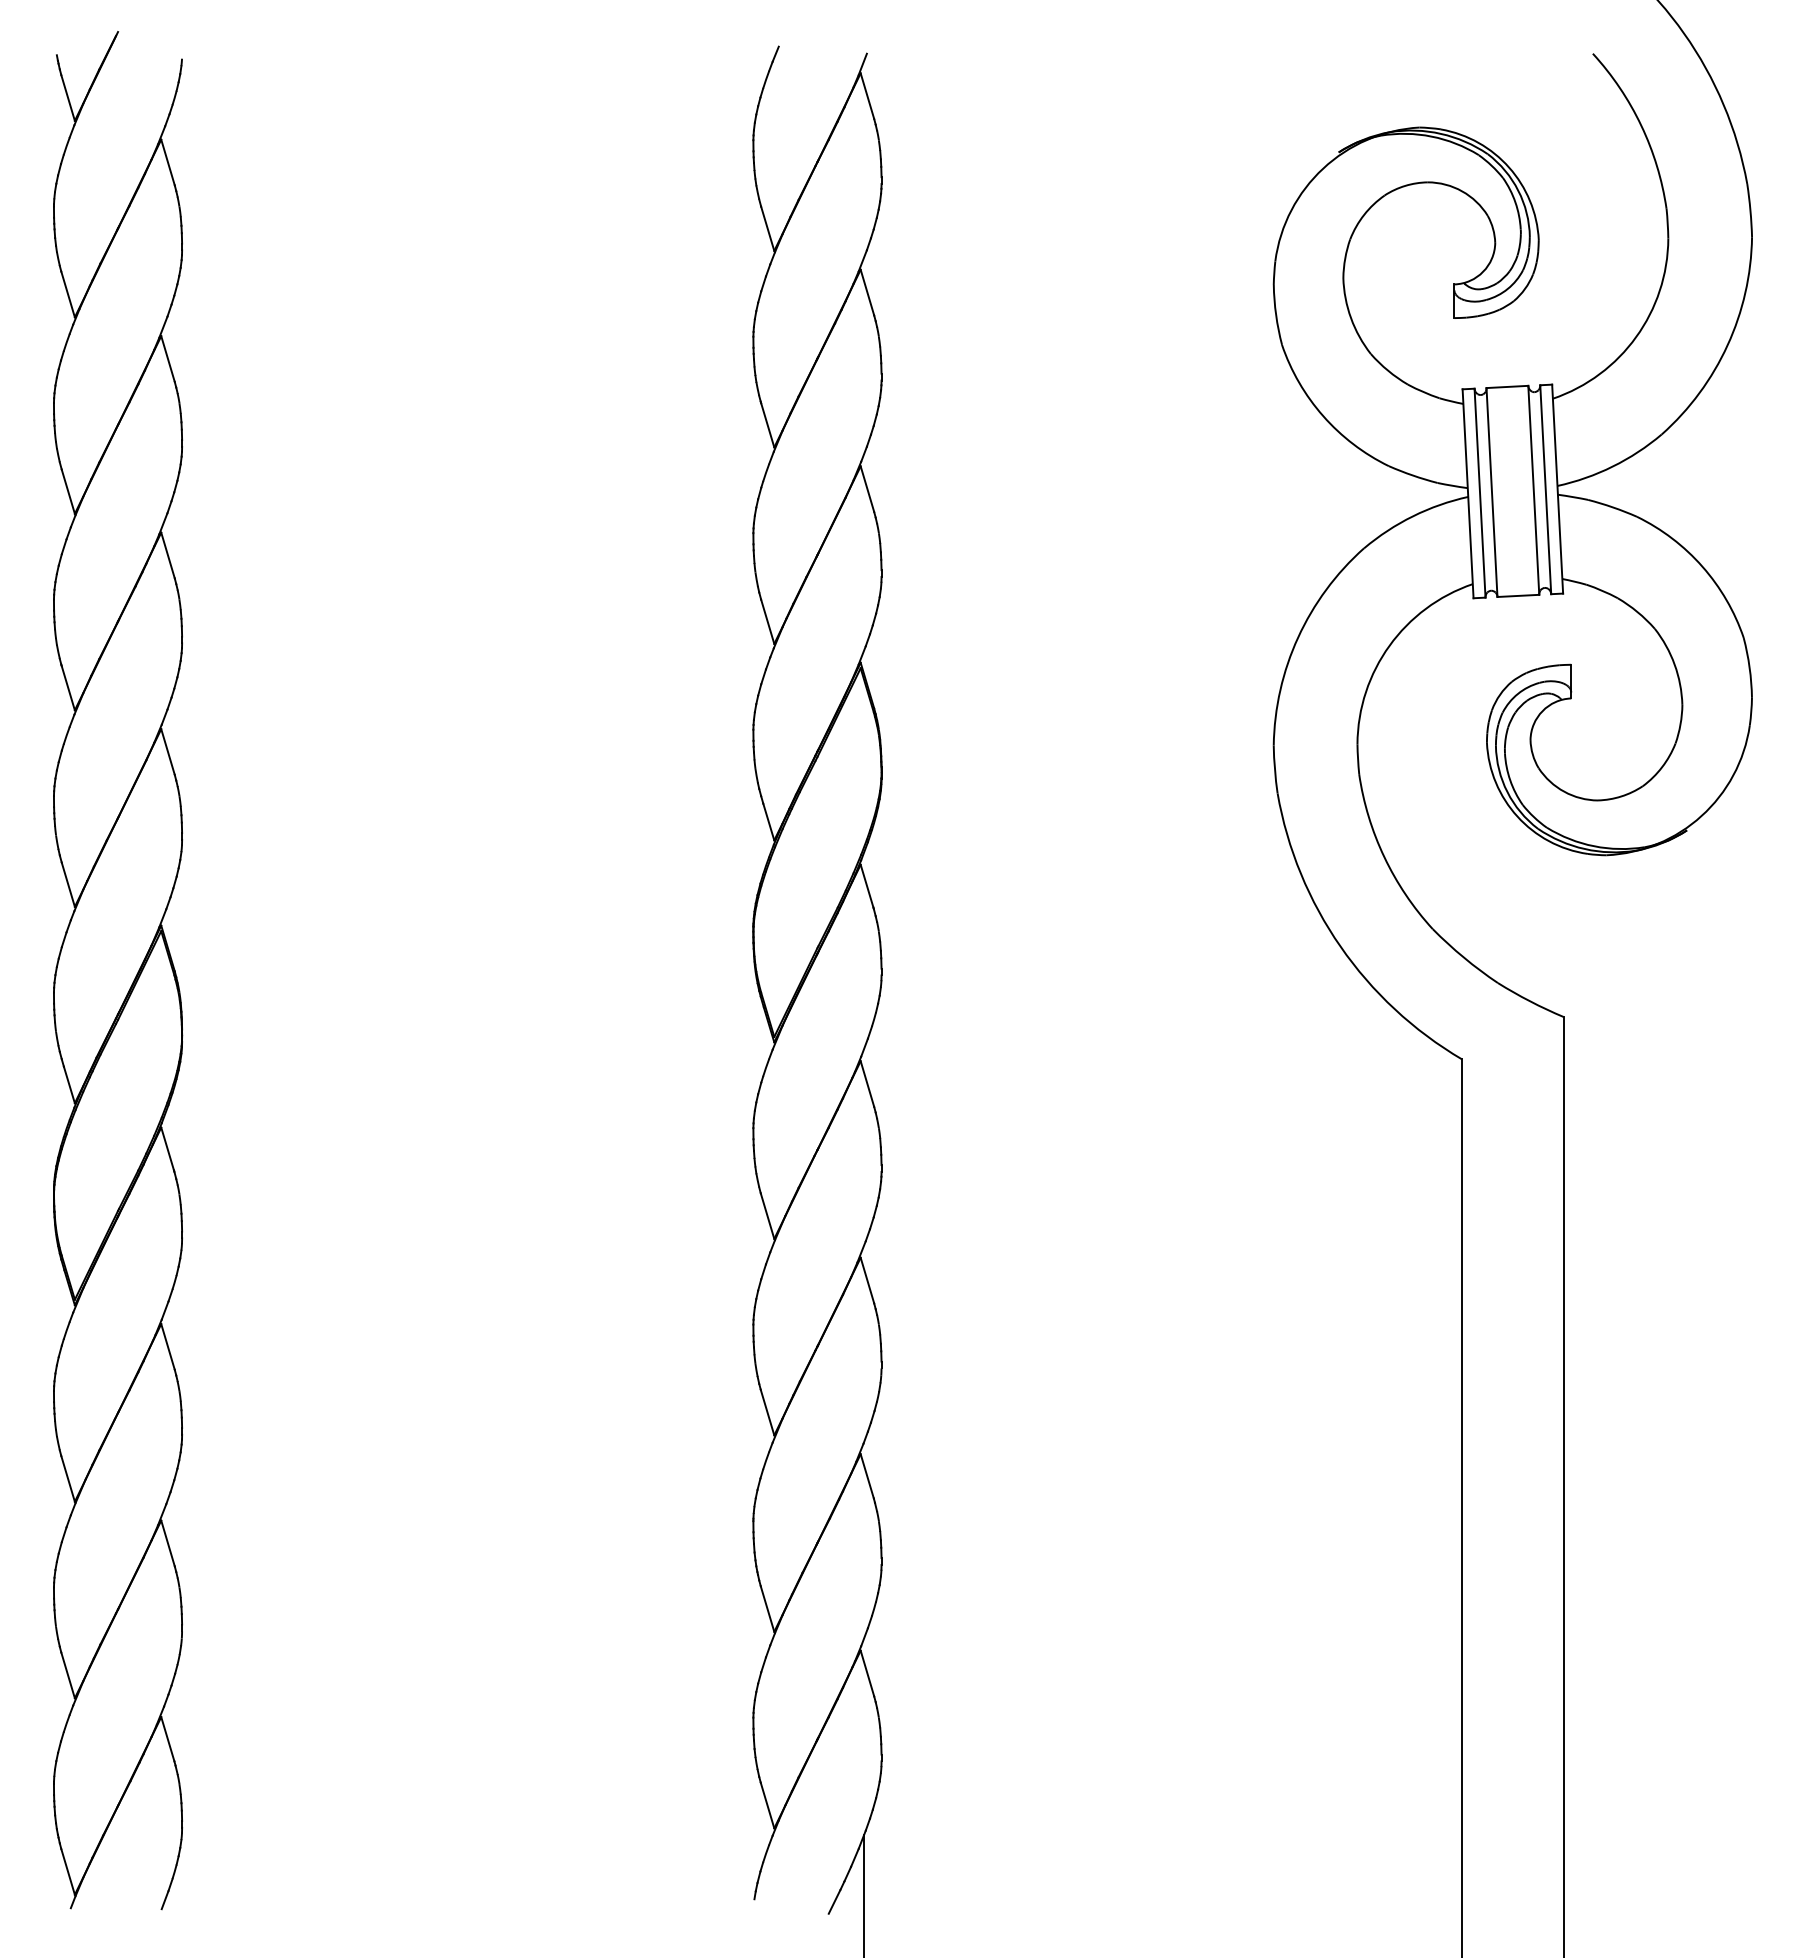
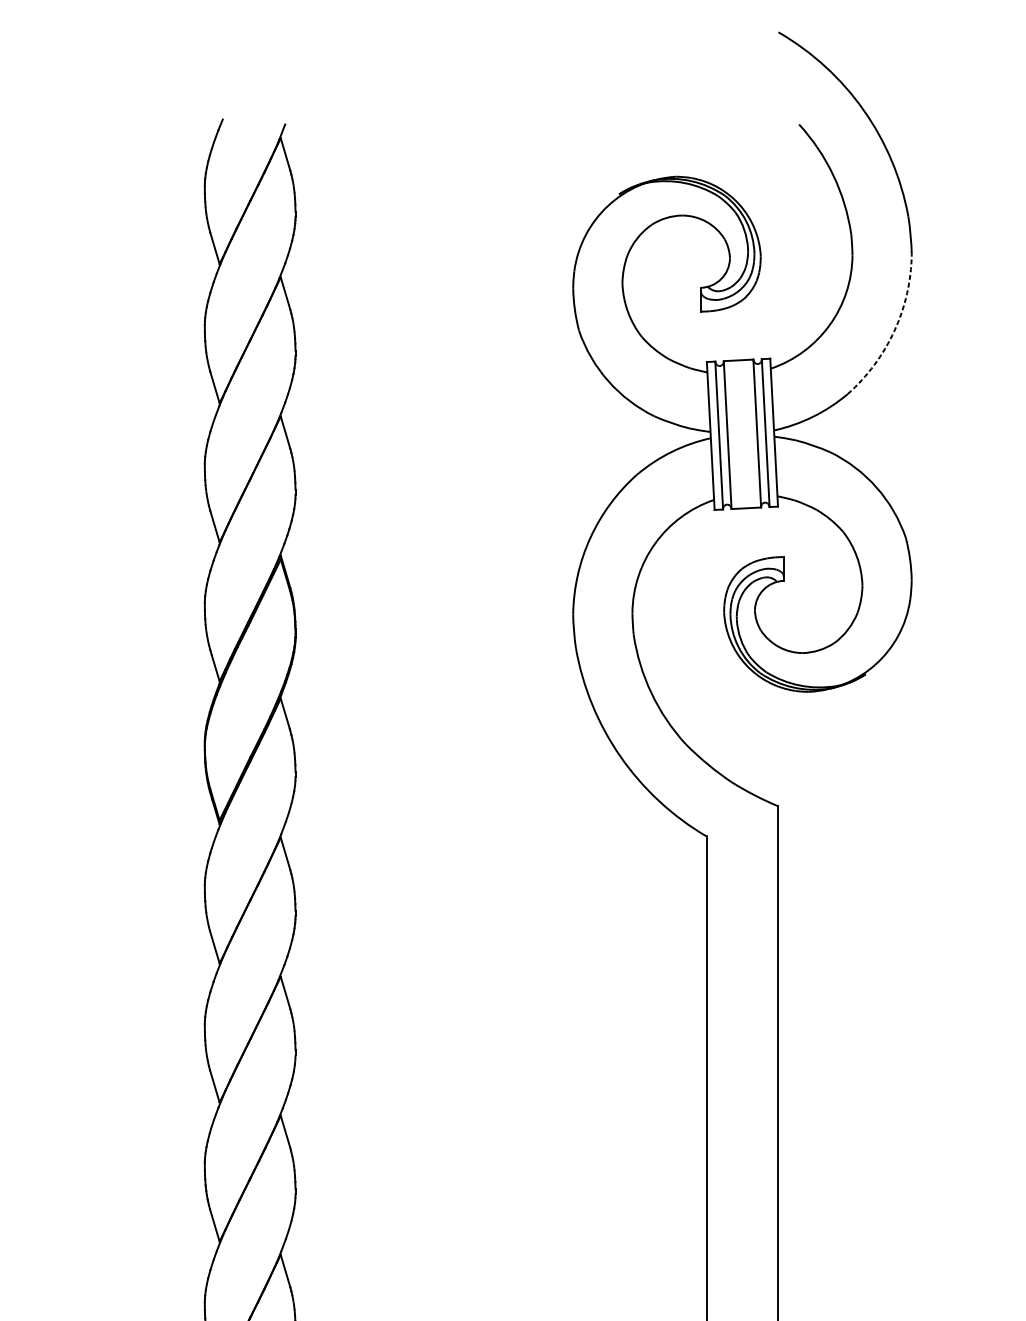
arc: (1727, 345) -> (894, 331), solid -> dashed

